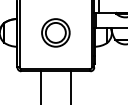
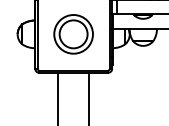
part: (55, 33) -> (73, 34), size x1.4

